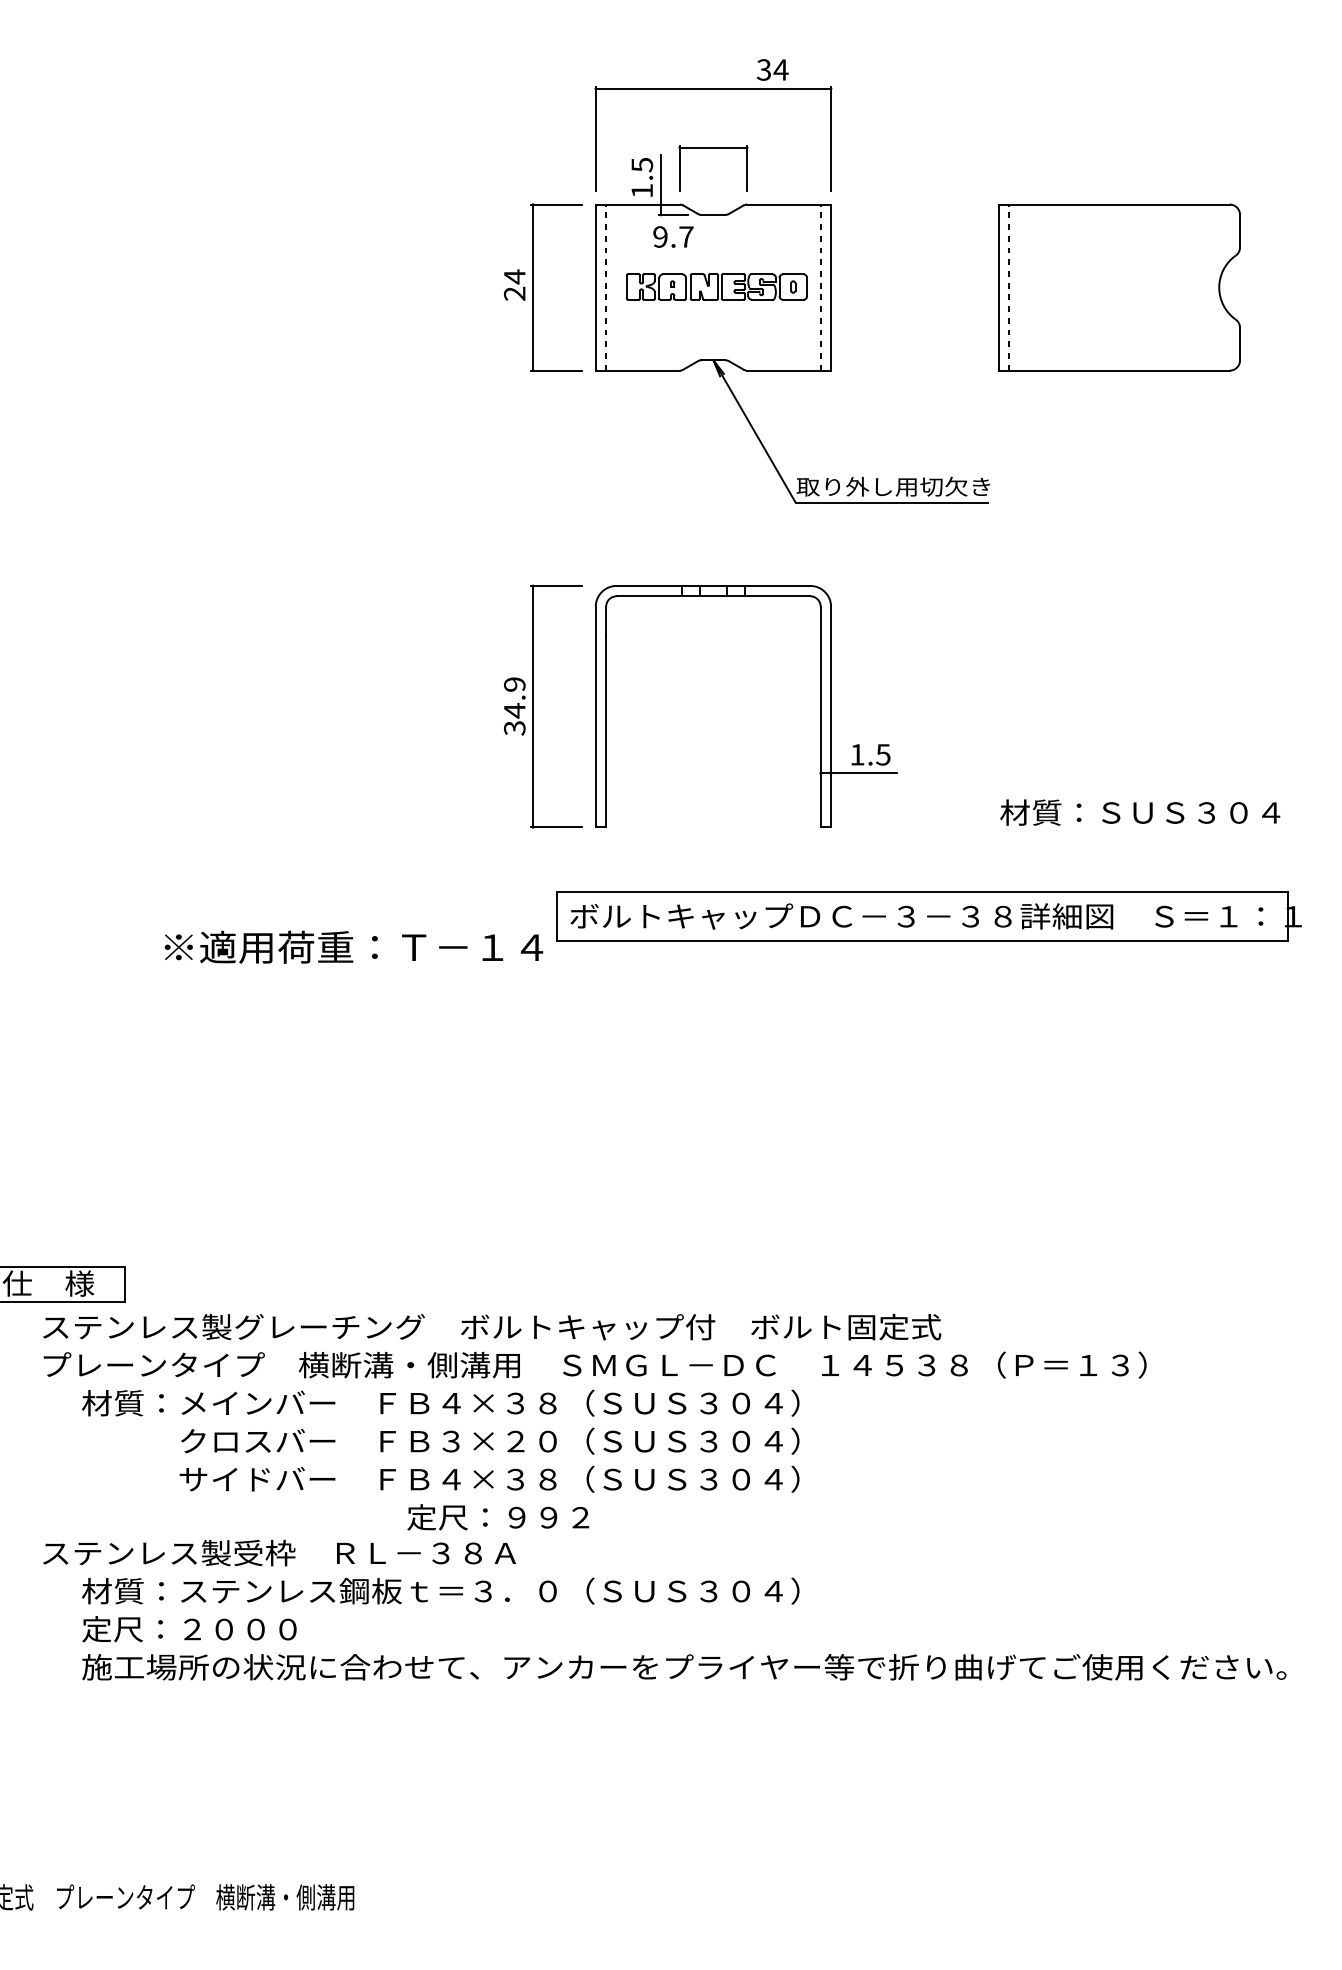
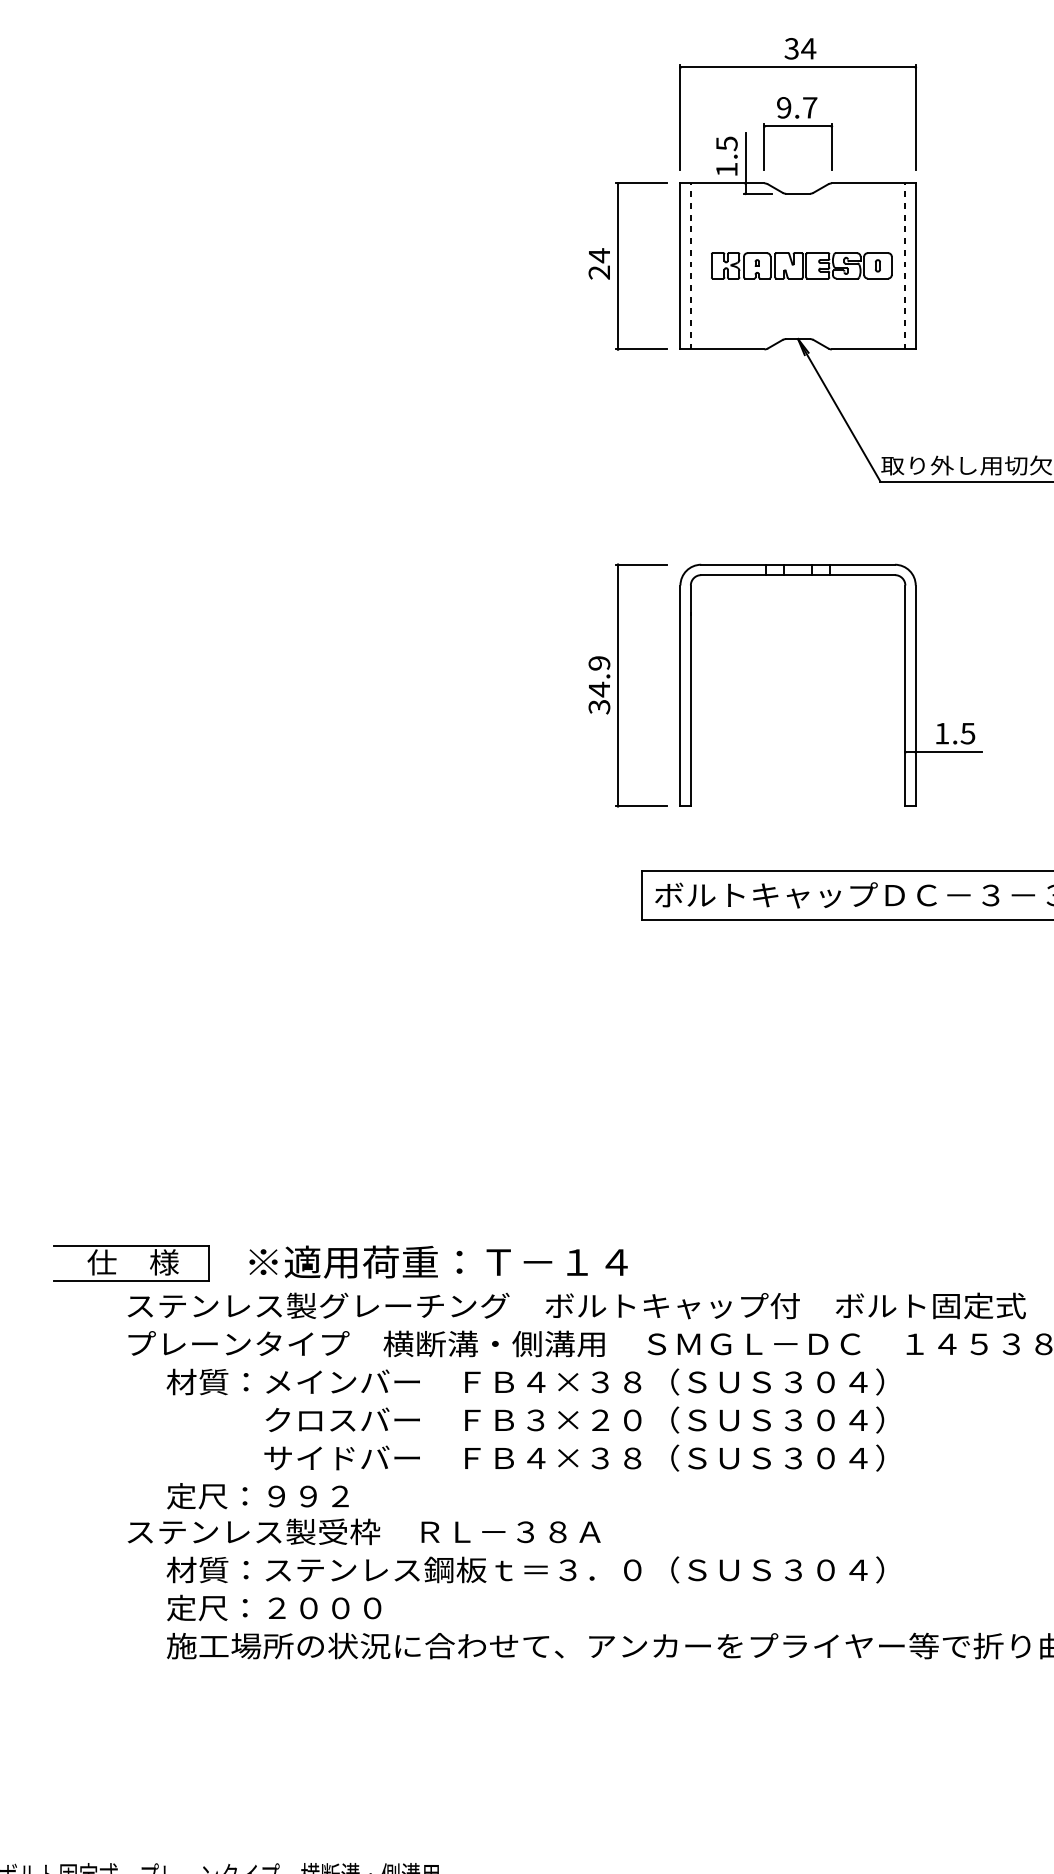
text: (772, 69) -> (800, 48), moved
text: (673, 236) -> (797, 107), moved
text: (353, 946) -> (438, 1261), moved
text: (498, 1517) -> (258, 1496), moved

